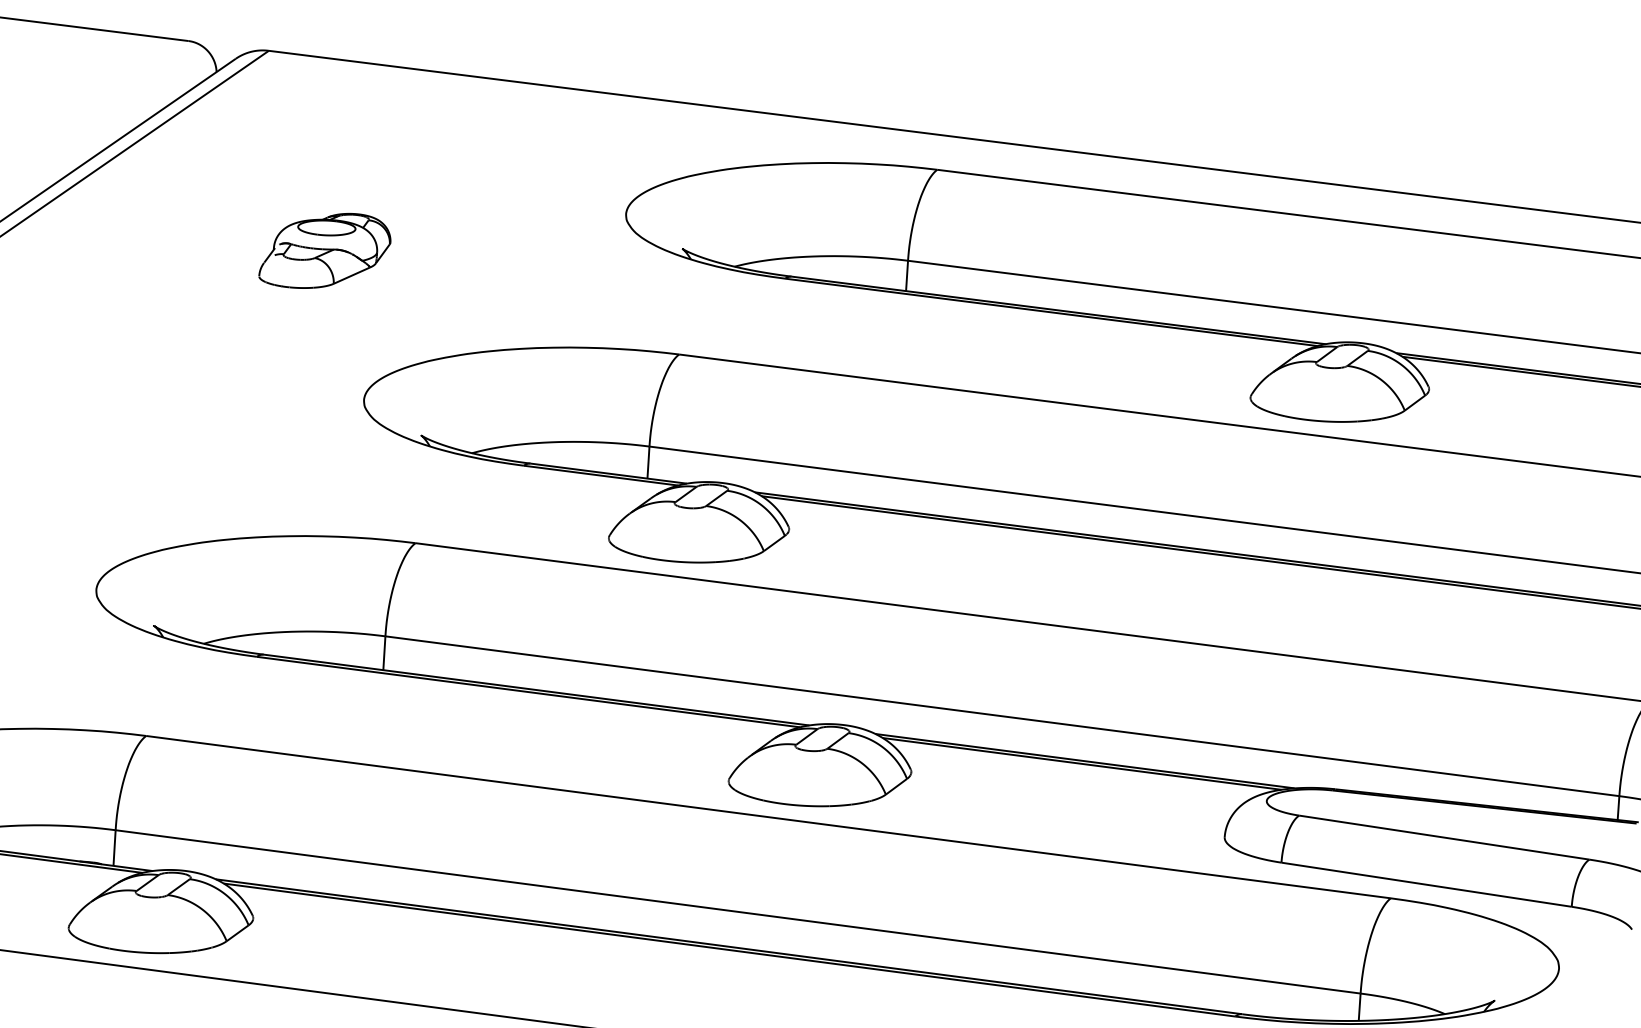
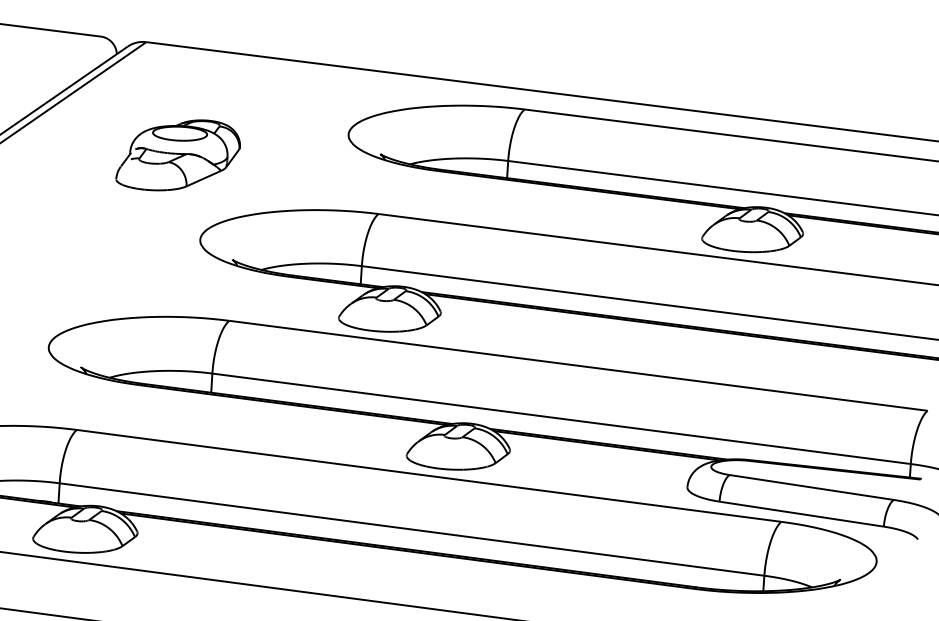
part: (323, 251) -> (177, 155), size x1.67

